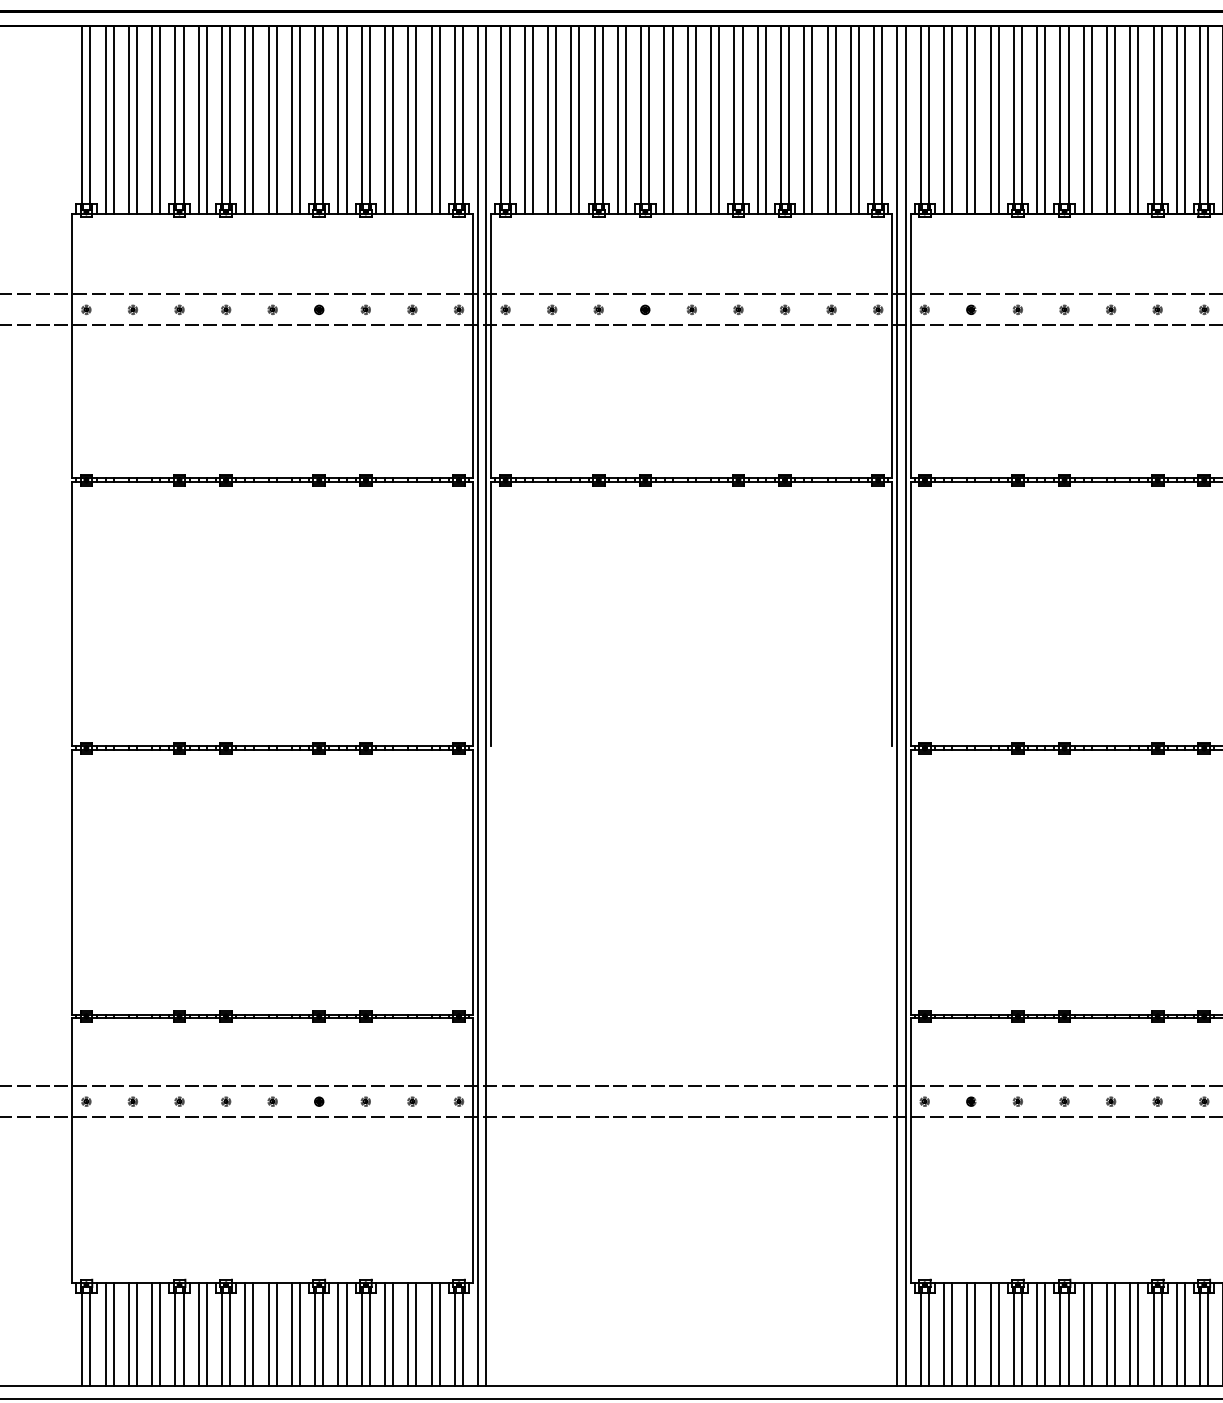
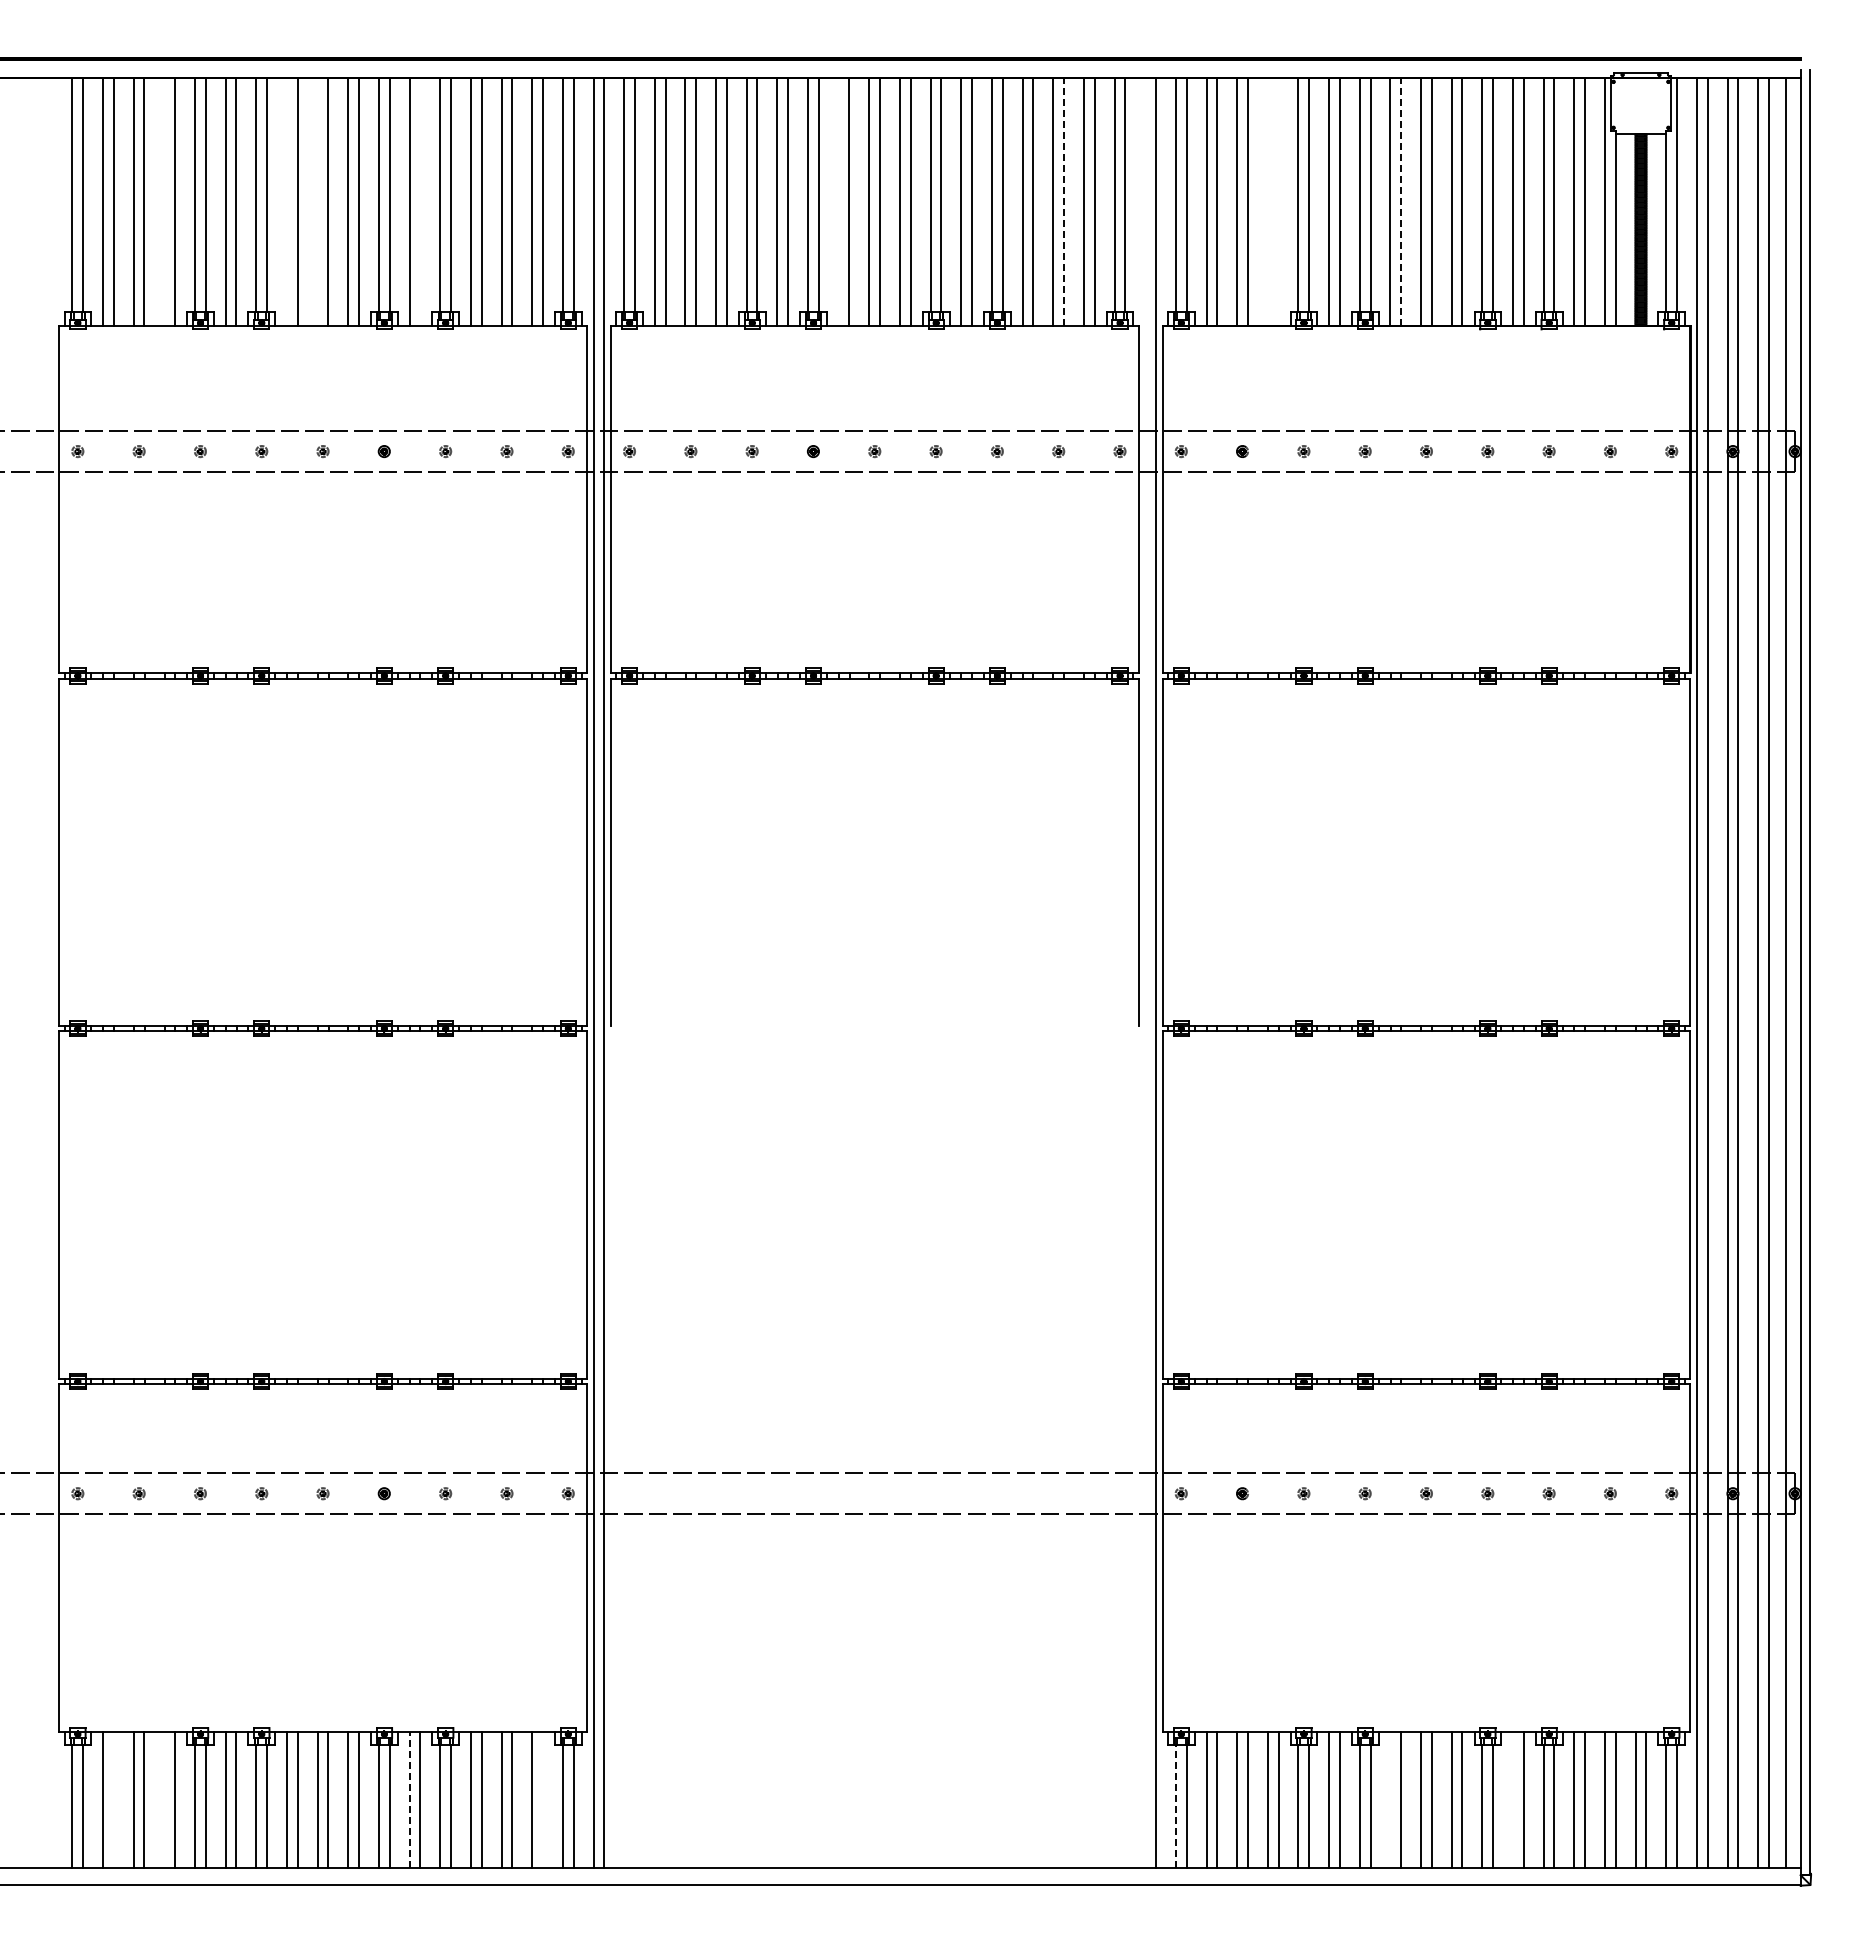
line: (152, 119) -> (164, 201), removed
line: (244, 119) -> (286, 201), removed
line: (268, 119) -> (317, 201), removed
line: (346, 119) -> (420, 201), removed
line: (664, 119) -> (838, 201), removed
line: (836, 119) -> (1064, 201), solid -> dashed
line: (990, 119) -> (1267, 201), removed
line: (998, 119) -> (1278, 201), removed
line: (1092, 119) -> (1401, 201), solid -> dashed
line: (897, 705) -> (1145, 972), removed
line: (113, 1334) -> (113, 1799), removed
line: (152, 1334) -> (164, 1799), removed
line: (338, 1334) -> (409, 1799), solid -> dashed
line: (439, 1334) -> (542, 1799), removed
line: (1083, 1334) -> (1390, 1799), removed
line: (1177, 1334) -> (1513, 1799), removed
line: (920, 1338) -> (1175, 1805), solid -> dashed

